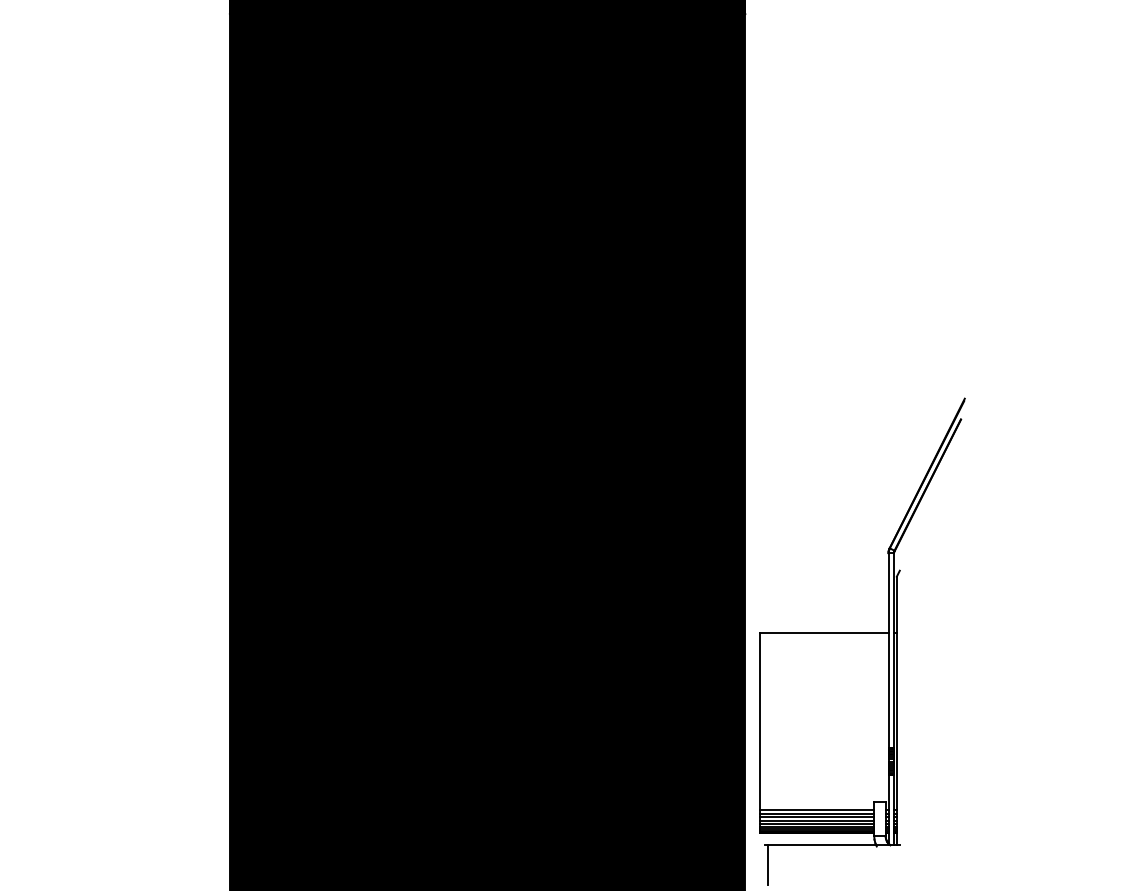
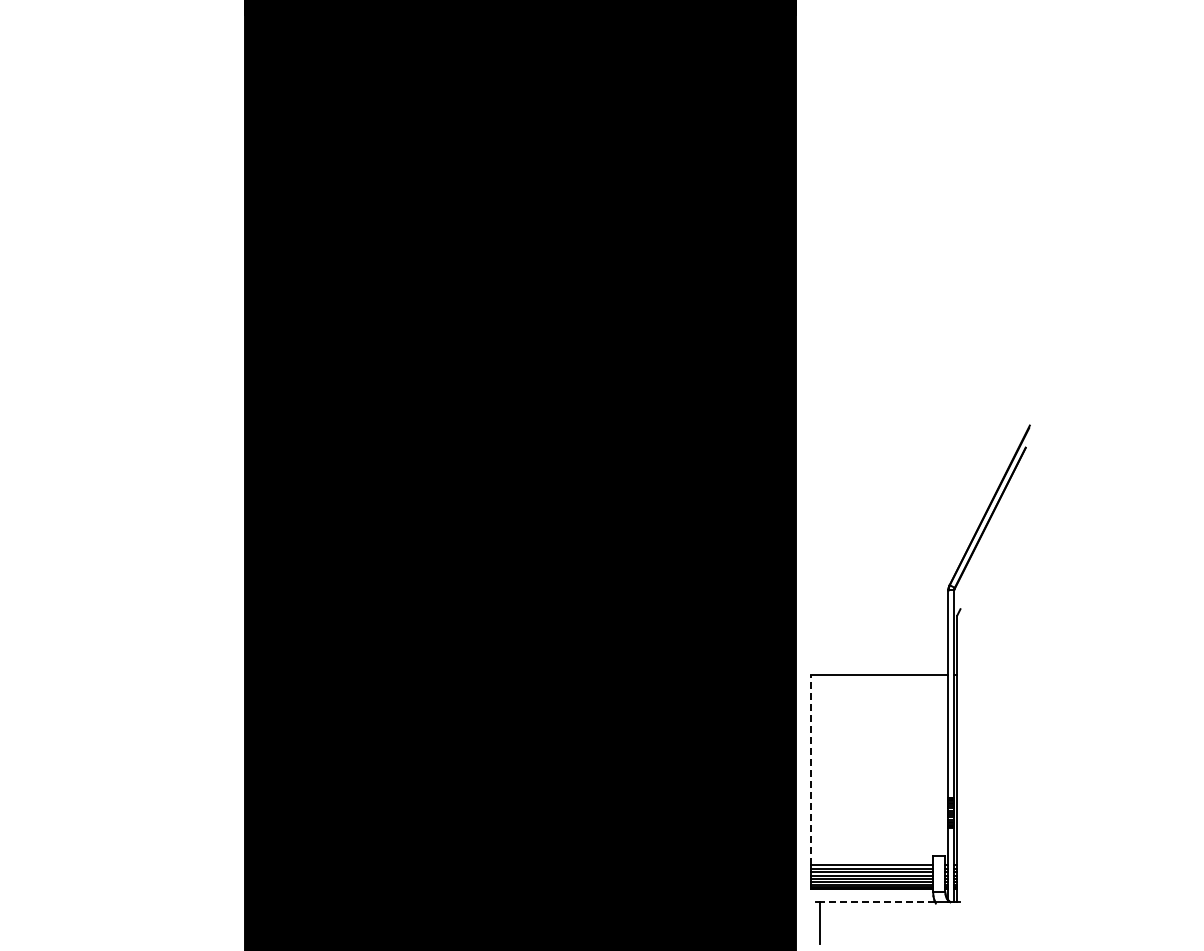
line: (759, 721) -> (810, 770), solid -> dashed
line: (822, 844) -> (877, 901), solid -> dashed

